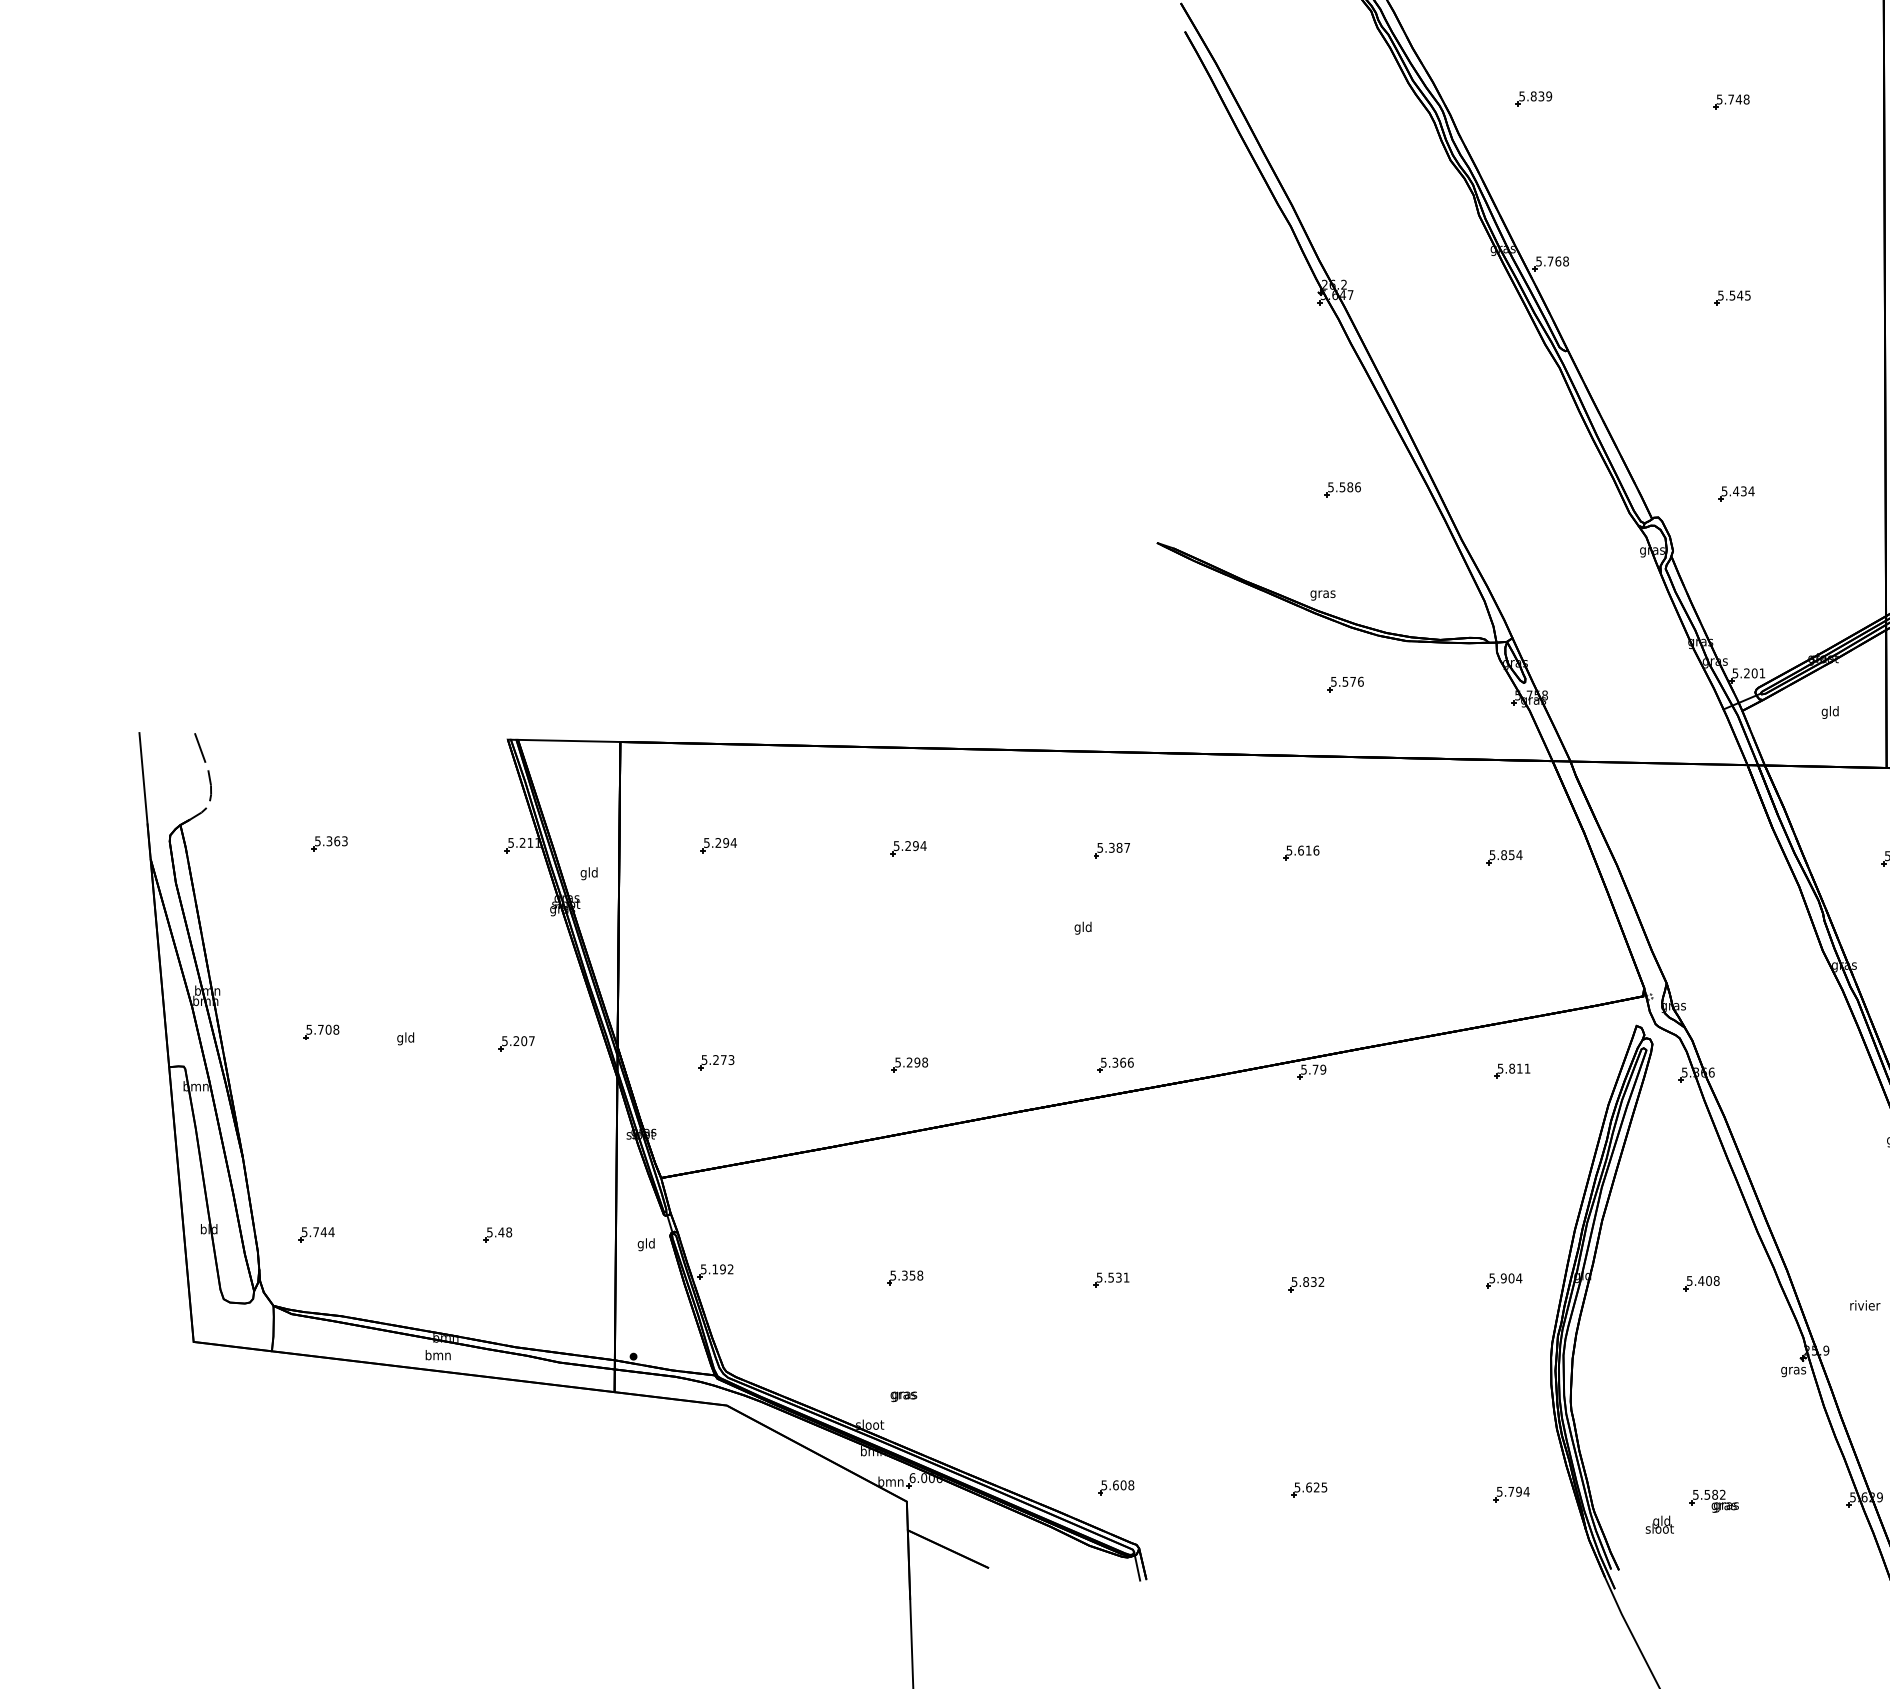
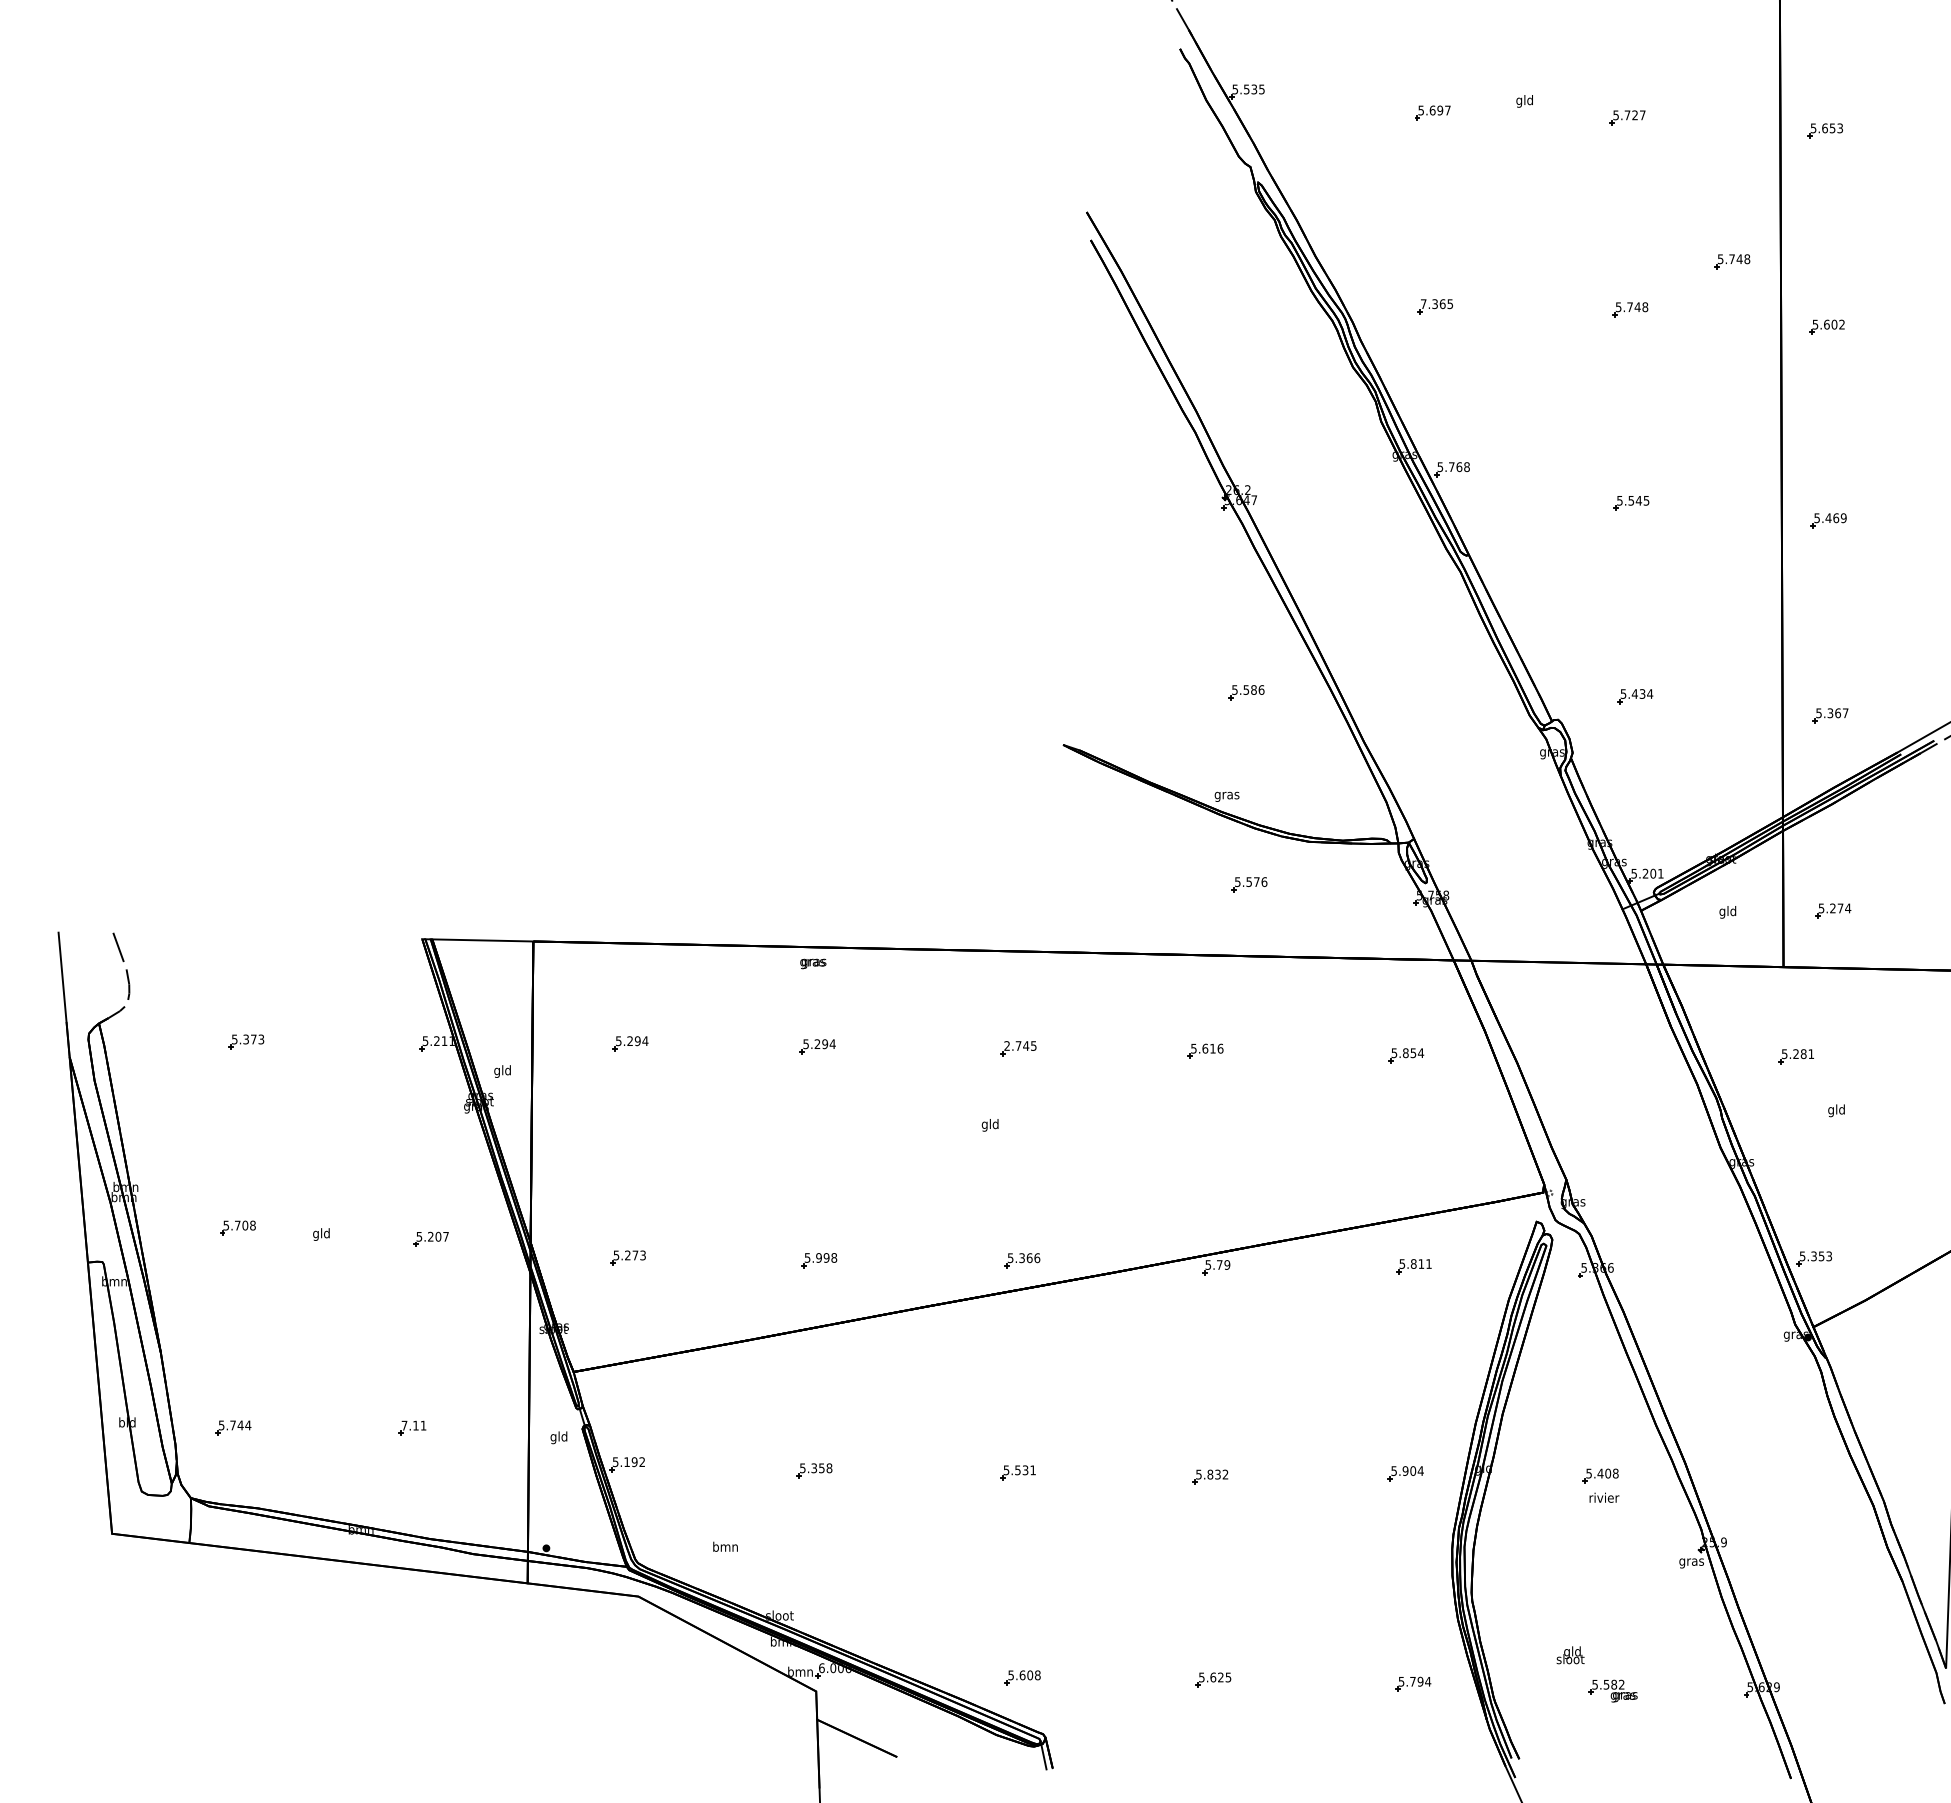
part: (1834, 53) -> (1732, 261), added
text: (1535, 96) -> (1436, 304), 5.839 -> 7.365
text: (336, 841) -> (253, 1039), 5.363 -> 5.373
text: (1113, 847) -> (1020, 1045), 5.387 -> 2.745
text: (909, 1062) -> (818, 1257), 5.298 -> 5.998
text: (498, 1232) -> (413, 1425), 5.48 -> 7.11
text: (1865, 1305) -> (1604, 1497), moved
text: (438, 1354) -> (725, 1546), moved
text: (904, 1396) -> (813, 963), moved
text: (1659, 1524) -> (1570, 1655), moved

